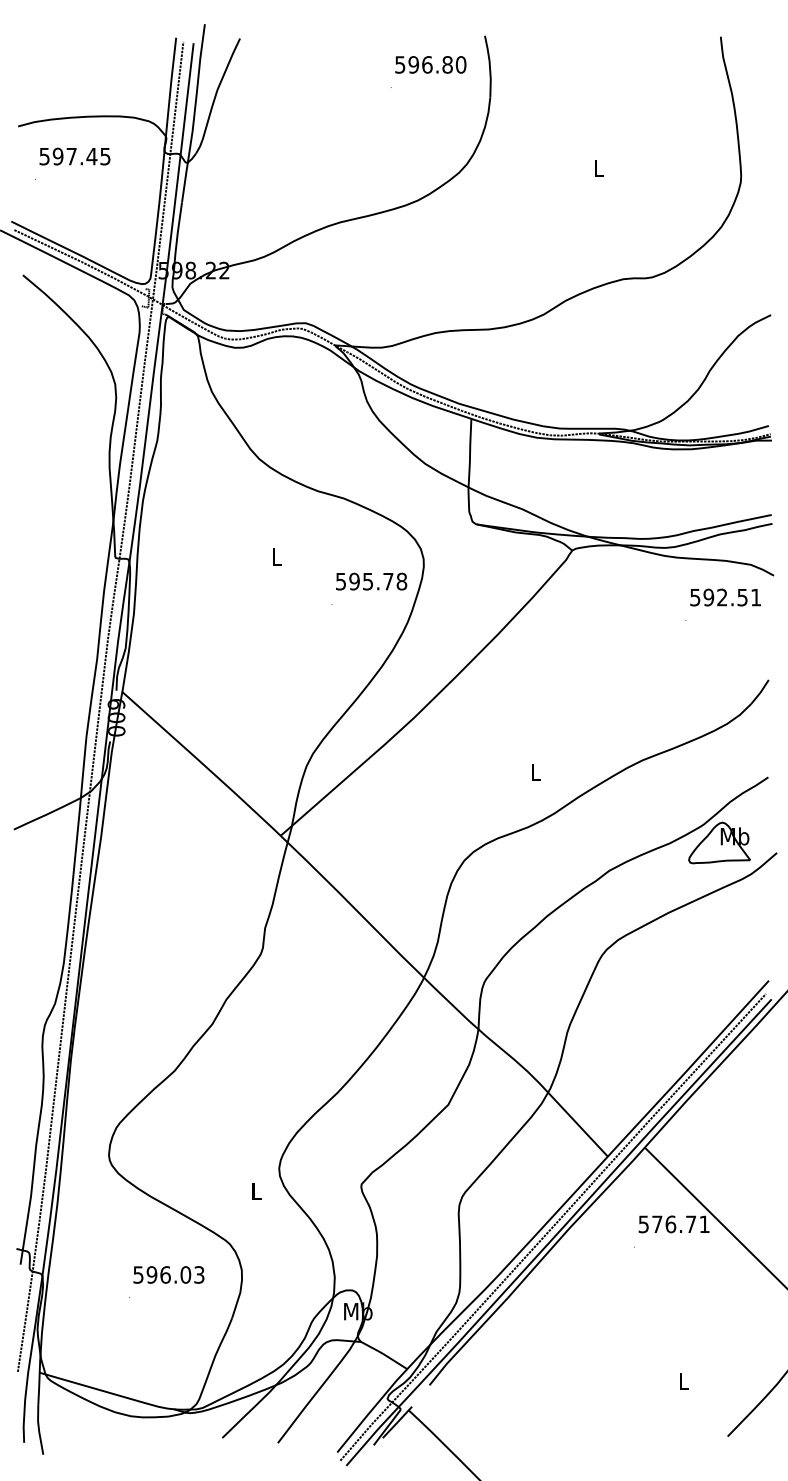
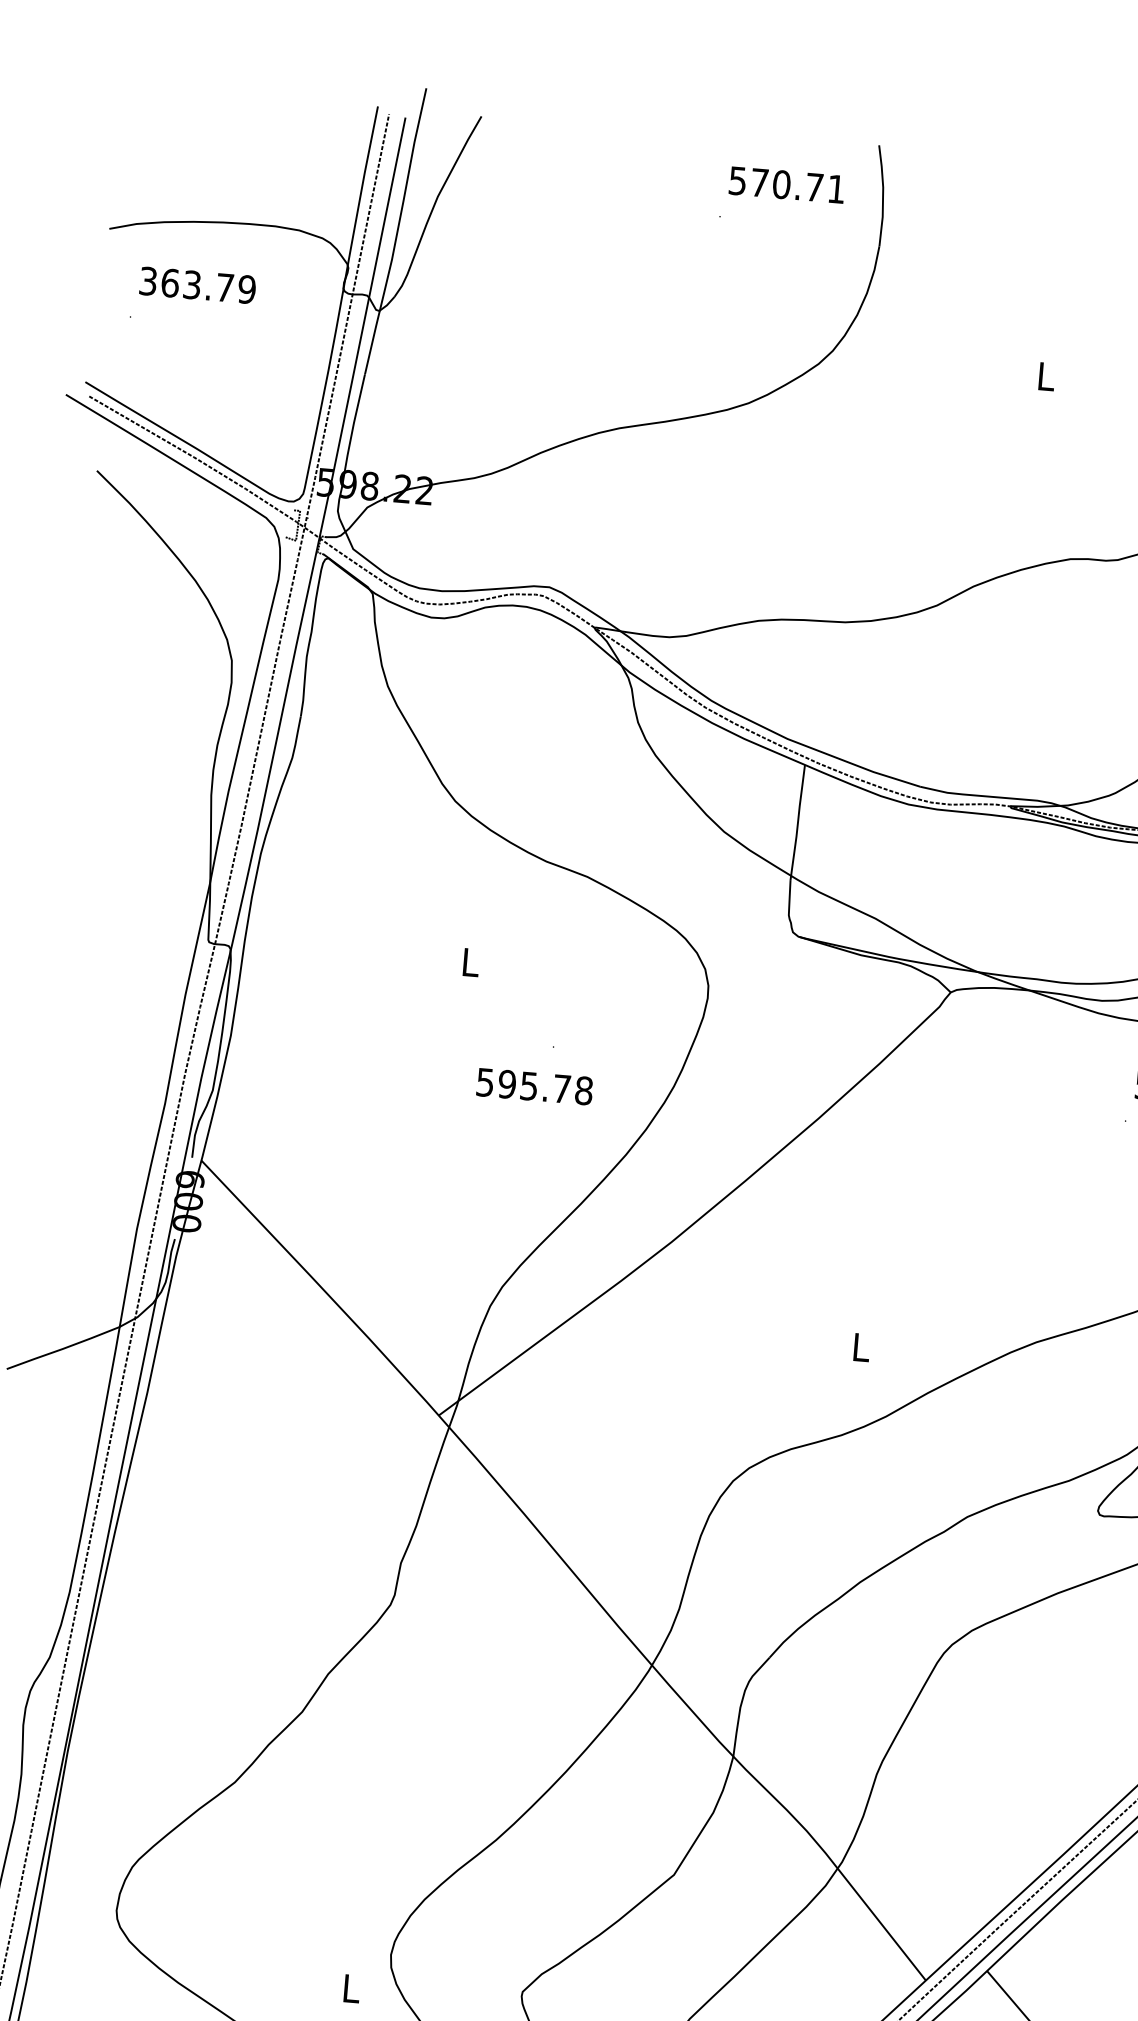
text: (437, 64) -> (798, 185), 596.80 -> 570.71
text: (75, 156) -> (198, 285), 597.45 -> 363.79
text: (371, 581) -> (534, 1086), moved

